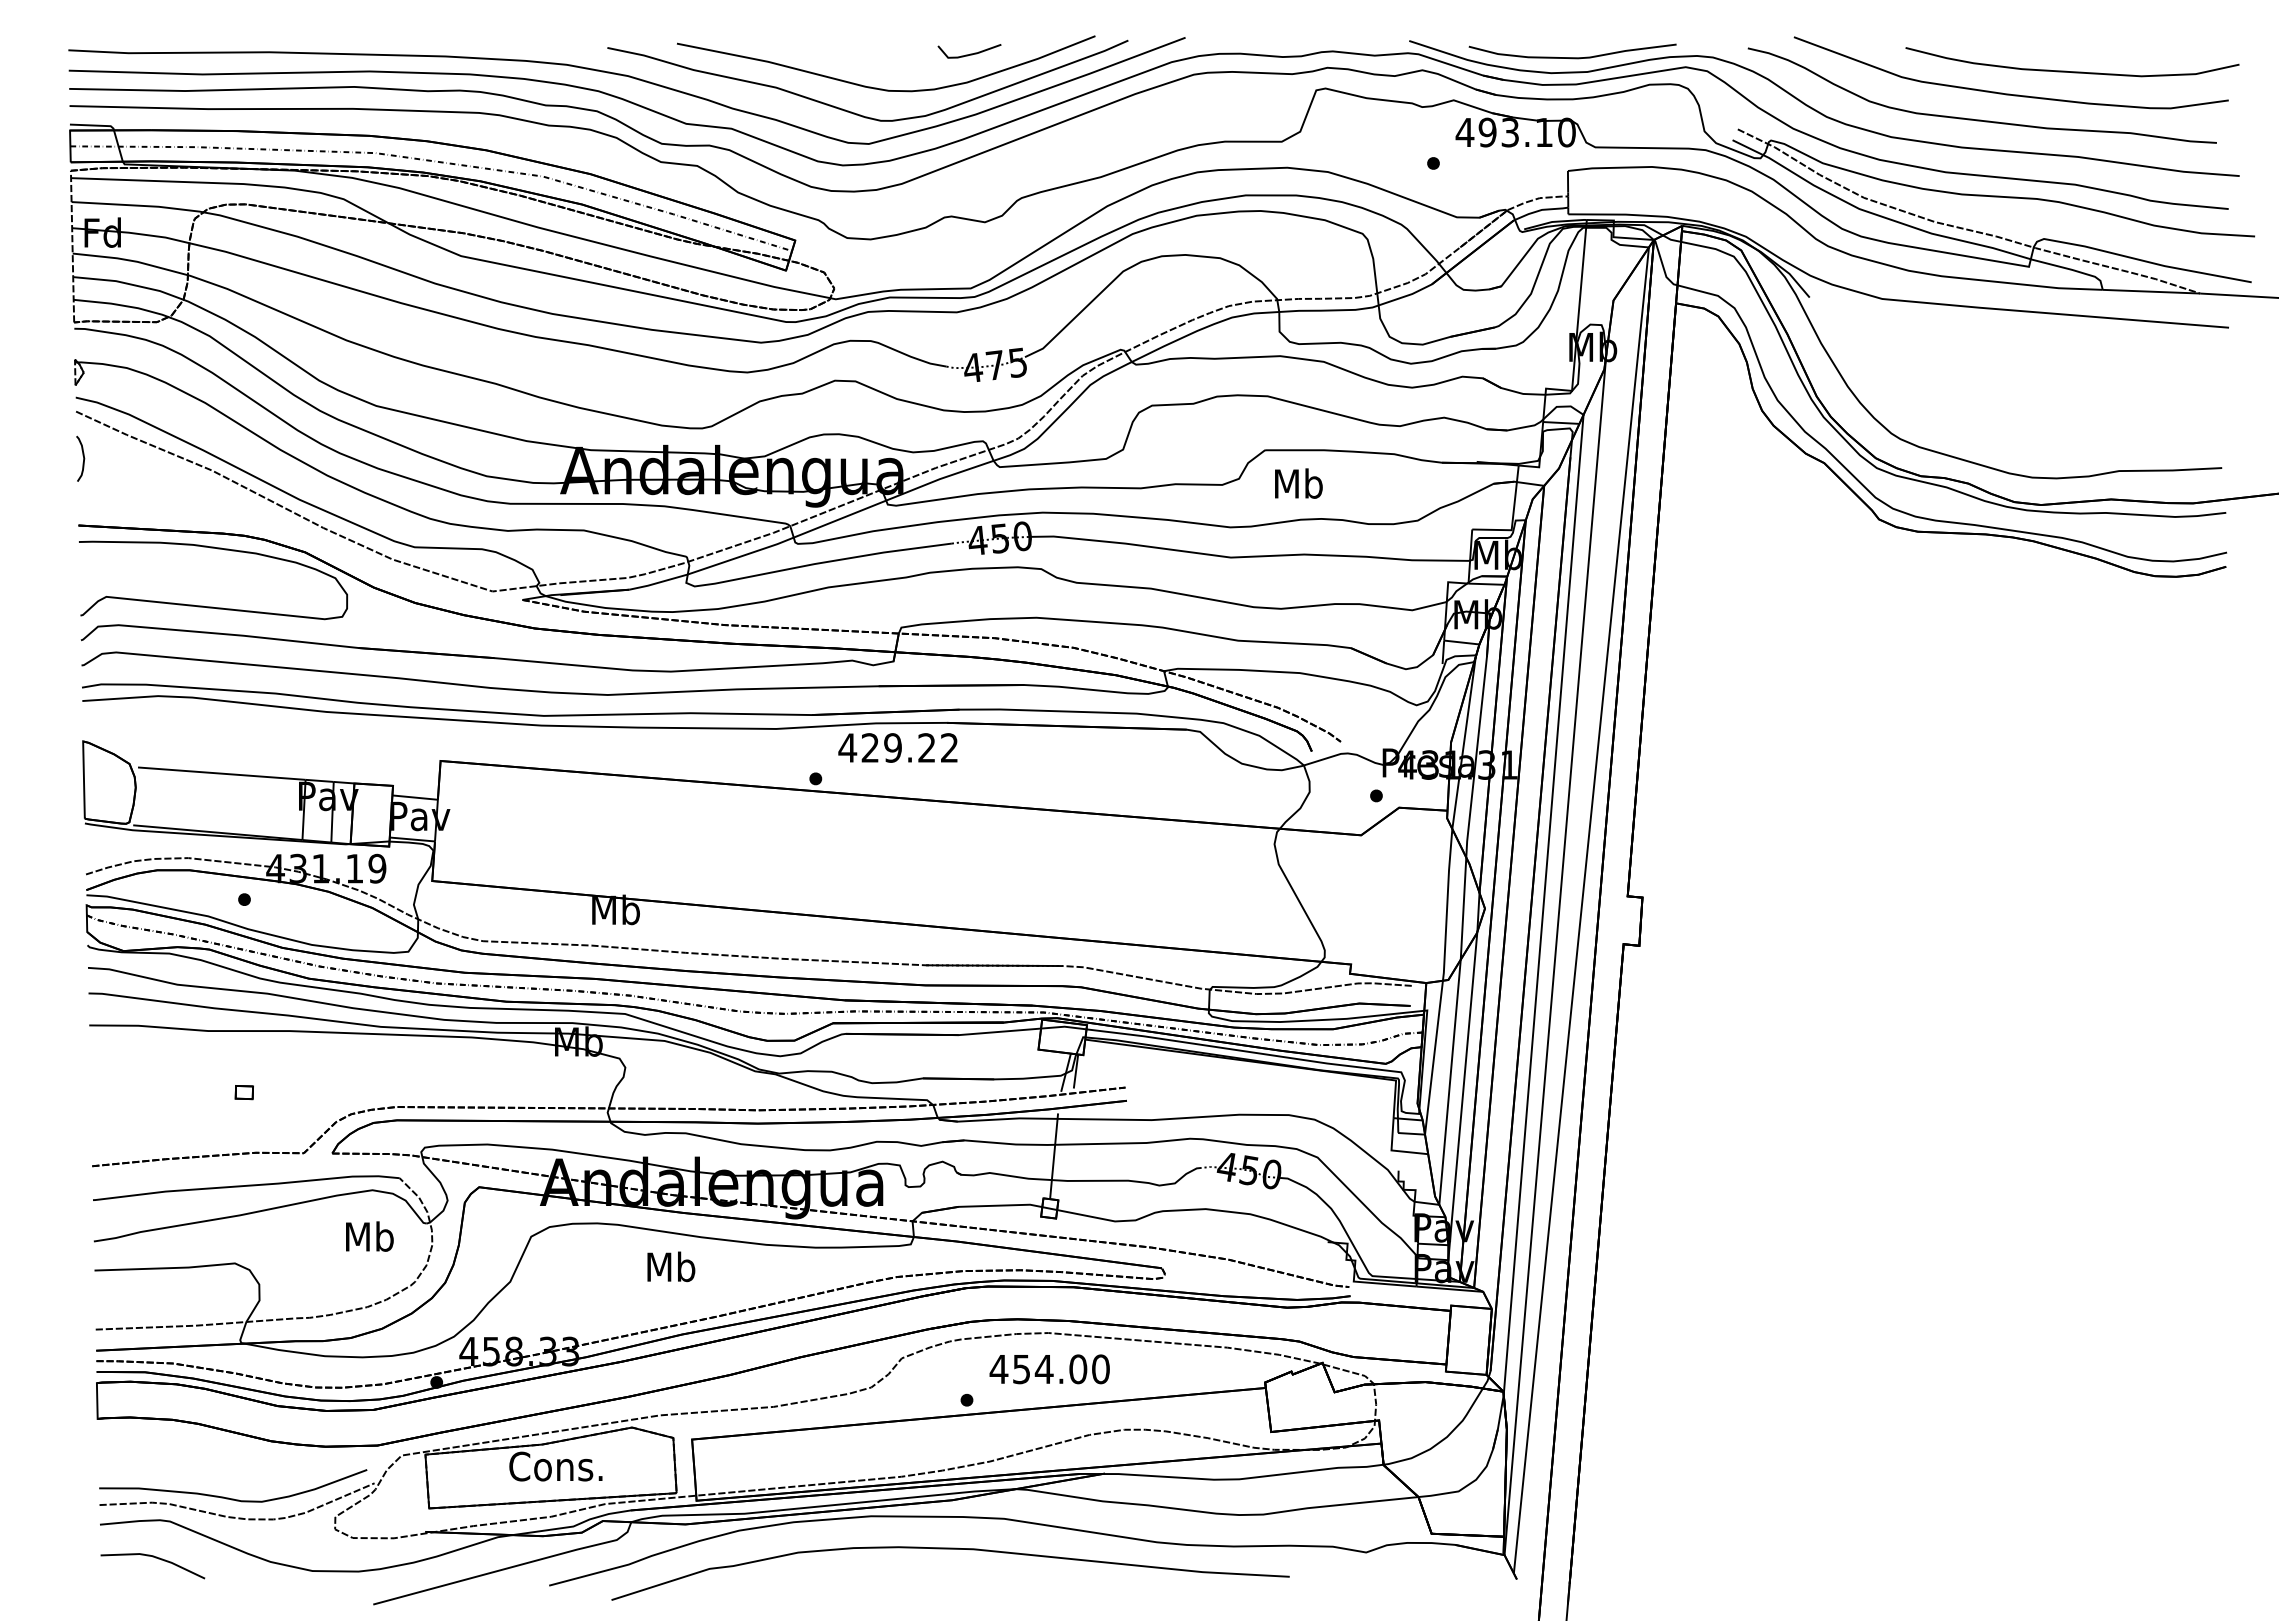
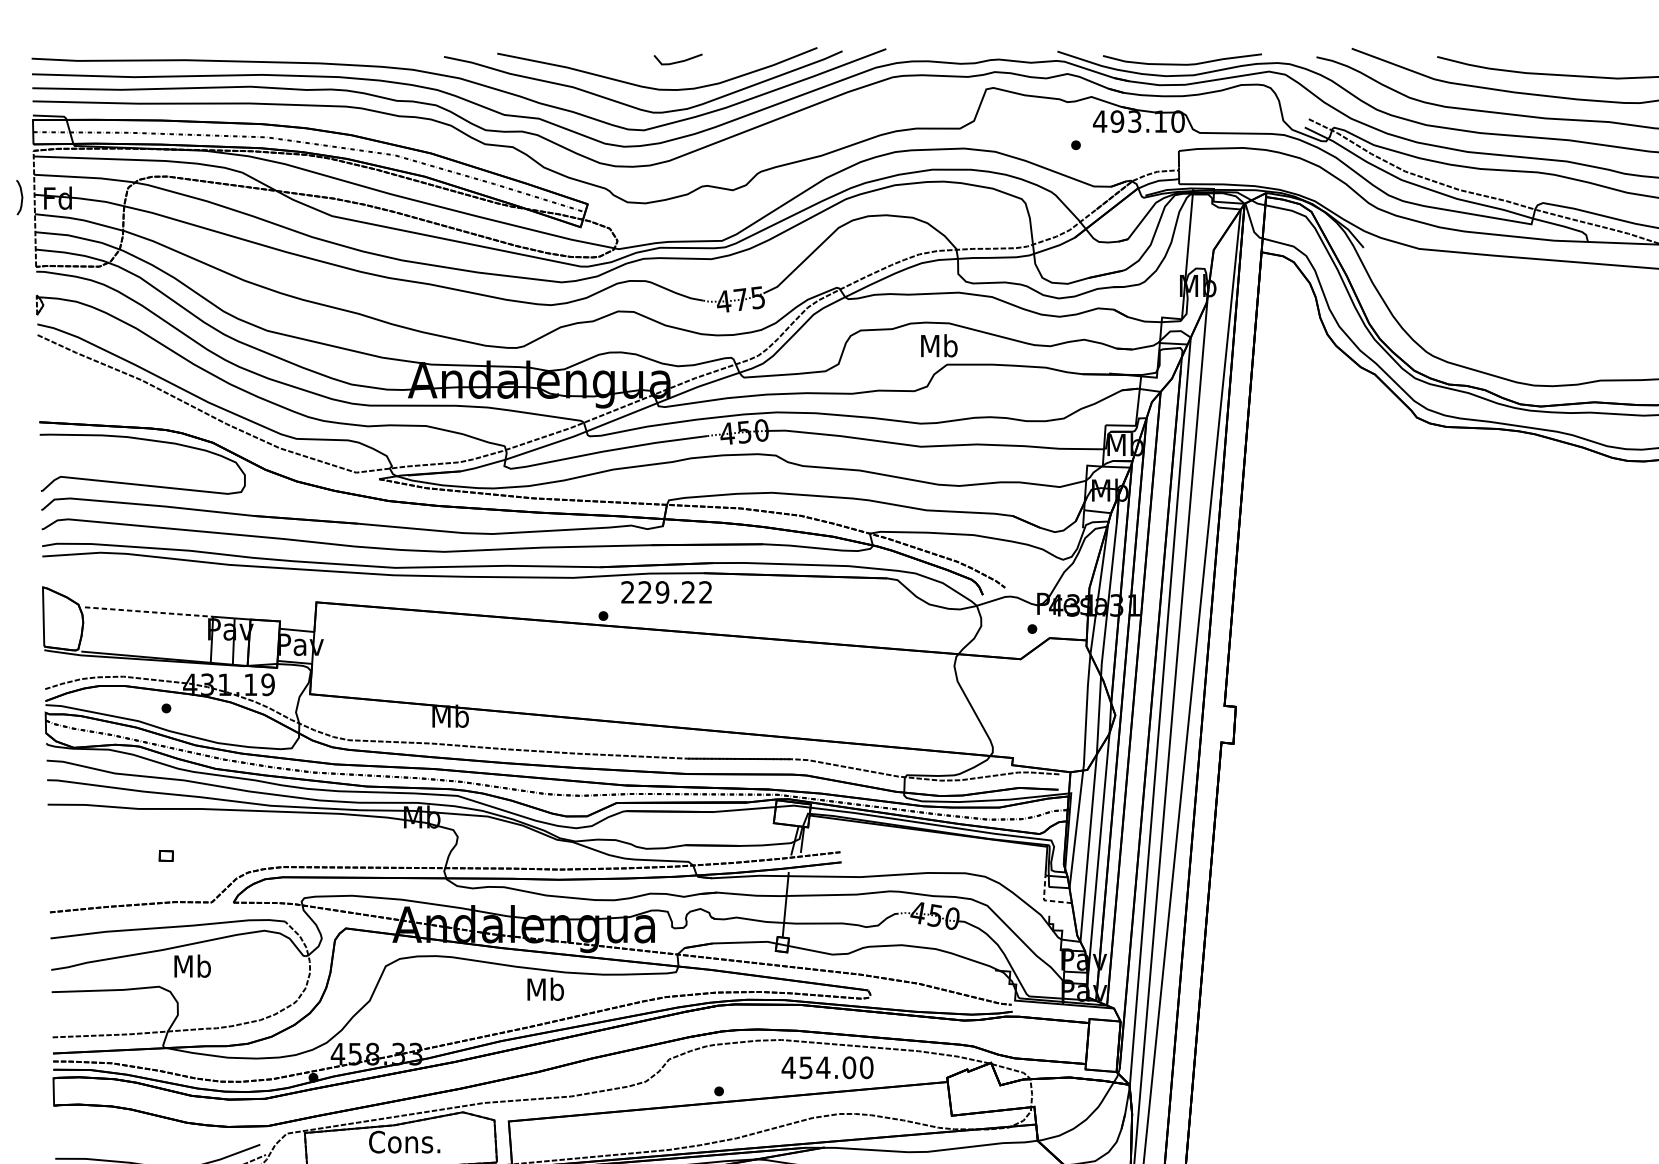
line: (970, 53) -> (678, 61), moved
curve: (83, 458) -> (21, 197), moved
text: (1298, 483) -> (939, 345), moved
text: (847, 747) -> (627, 592), 429.22 -> 229.22
line: (222, 773) -> (149, 611), solid -> dashed
line: (1392, 1150) -> (1044, 900), solid -> dashed
text: (369, 1236) -> (192, 966), moved
text: (671, 1266) -> (545, 989), moved
text: (1049, 1369) -> (827, 1067), moved

